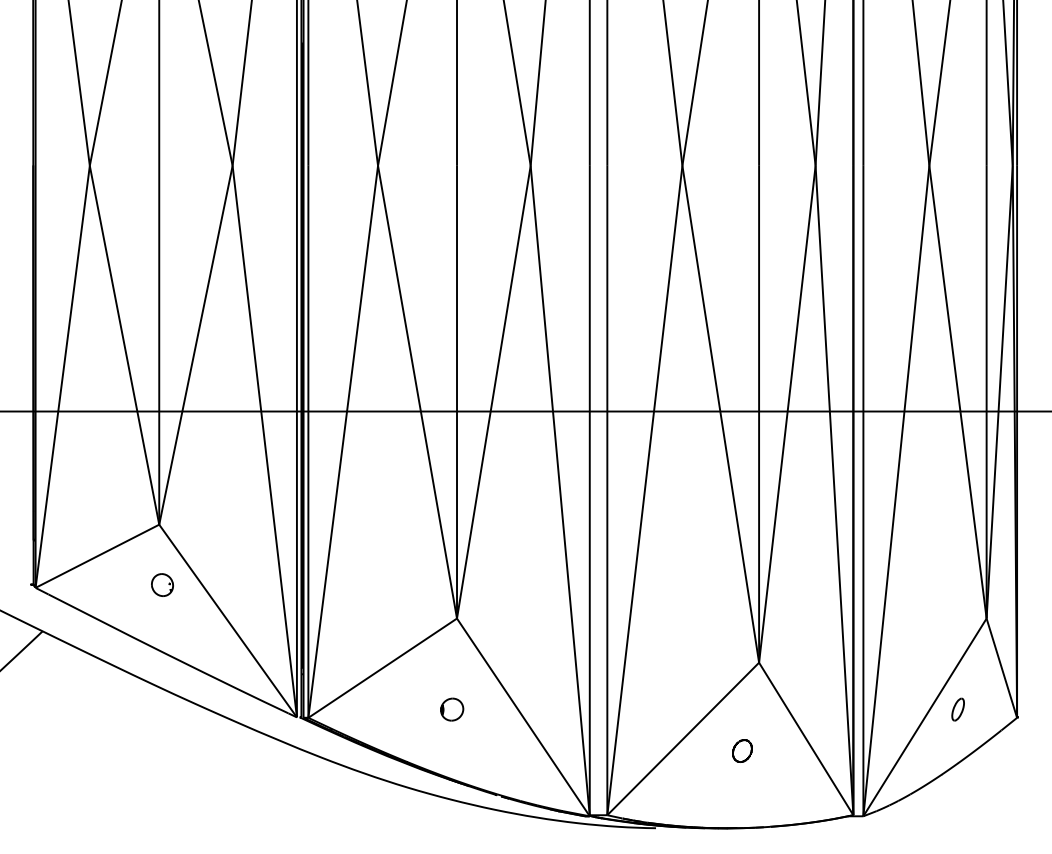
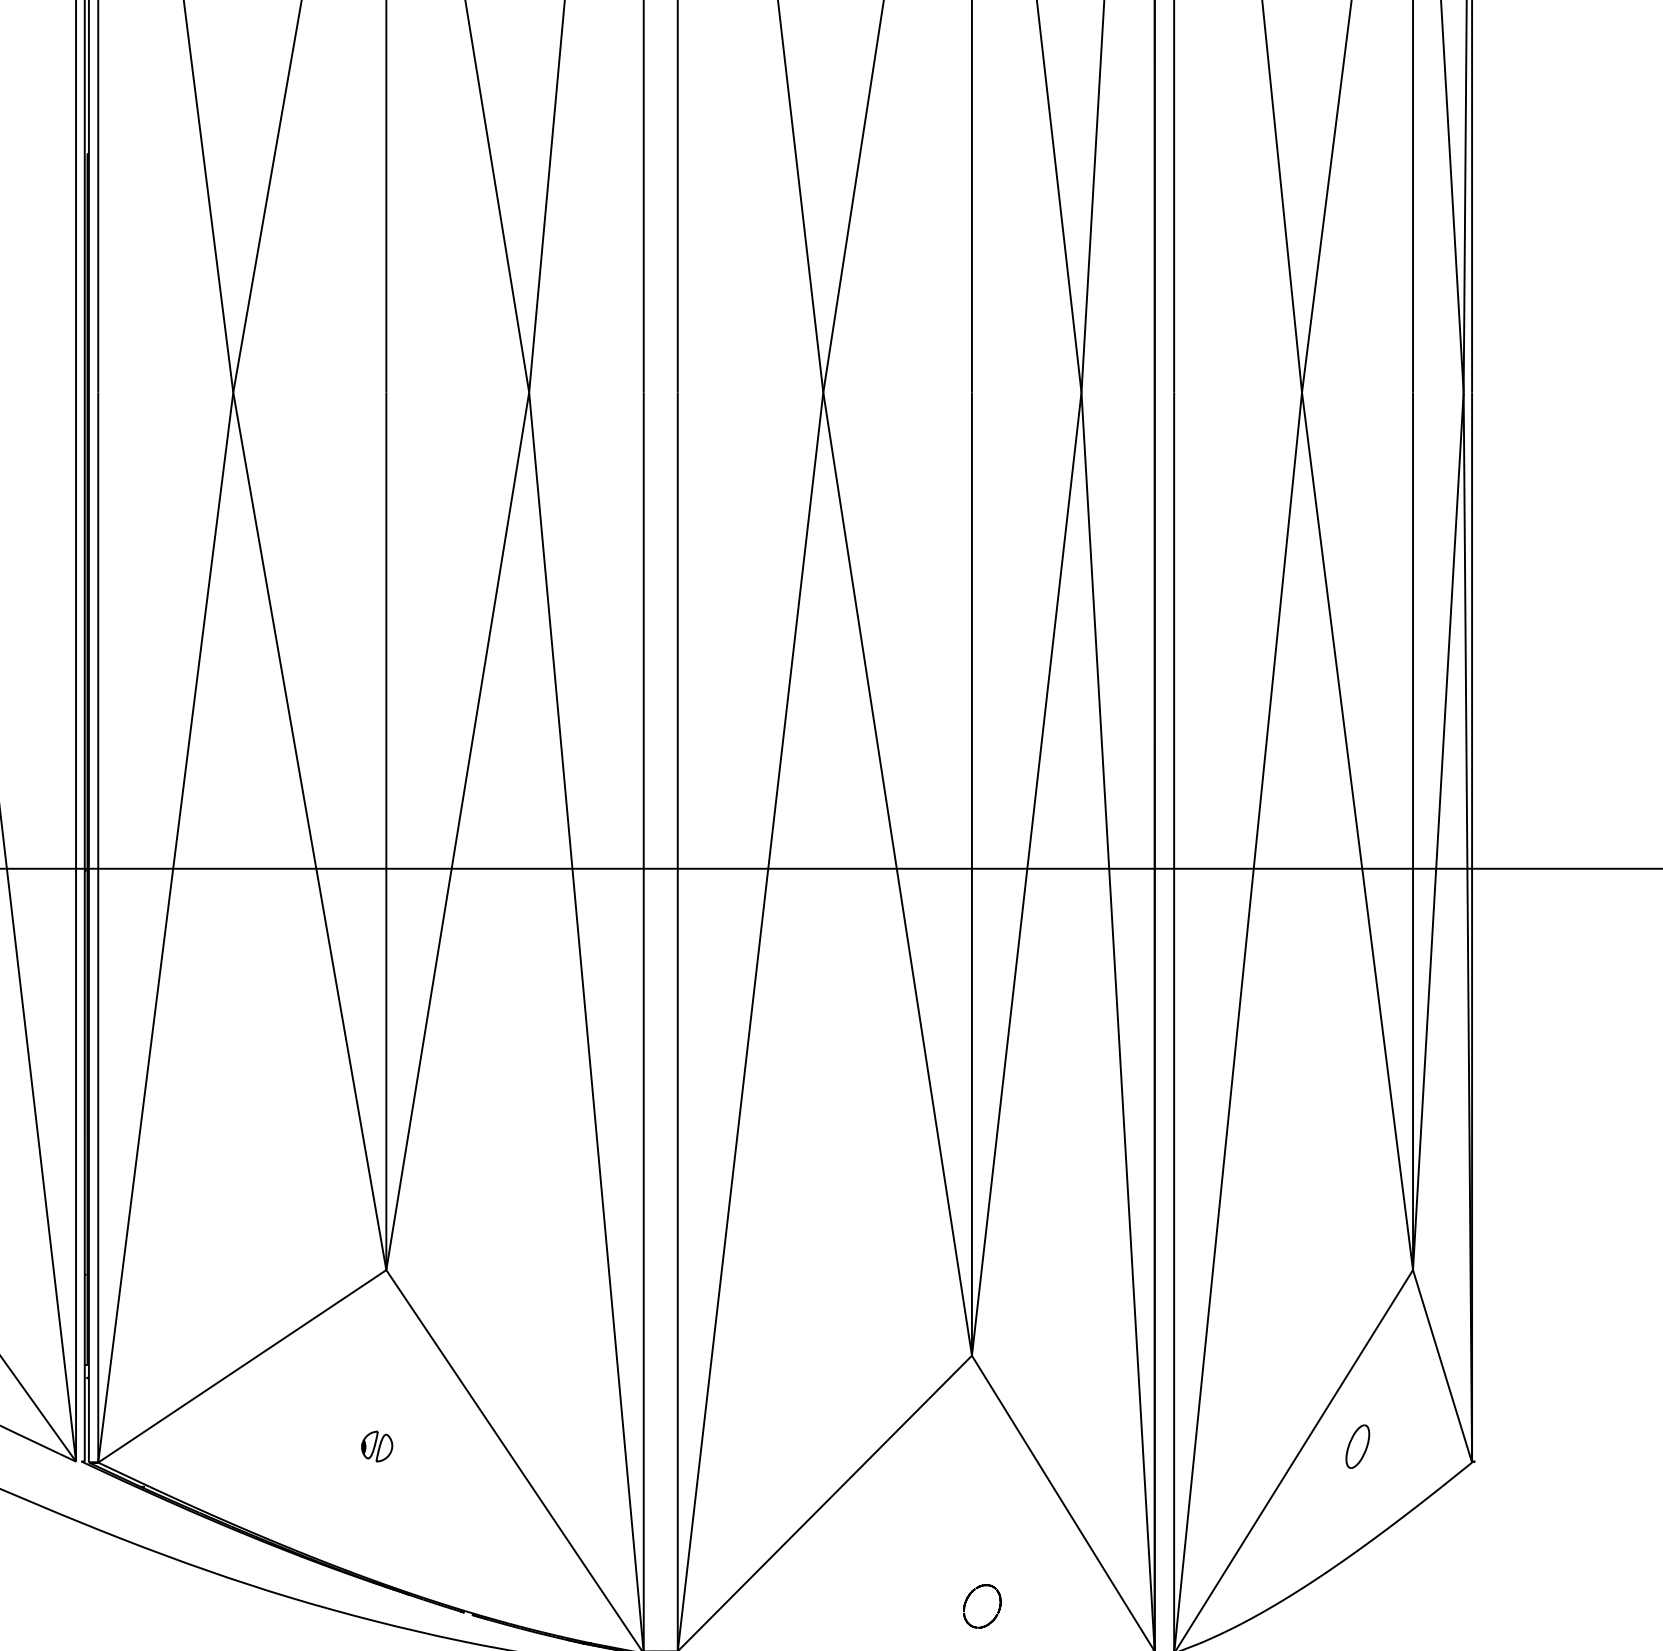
part: (452, 709) -> (377, 1446), size x0.7
part: (742, 750) -> (982, 1605), moved

